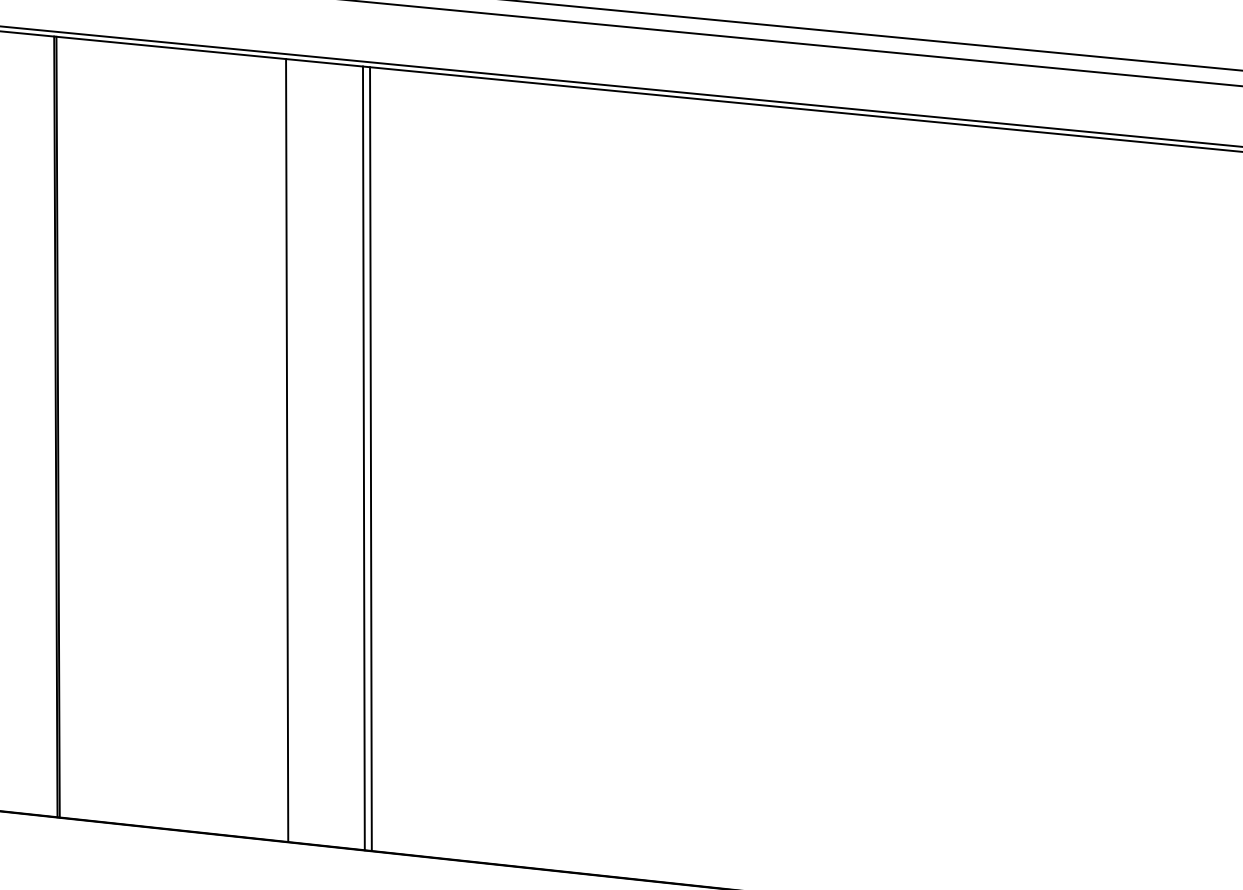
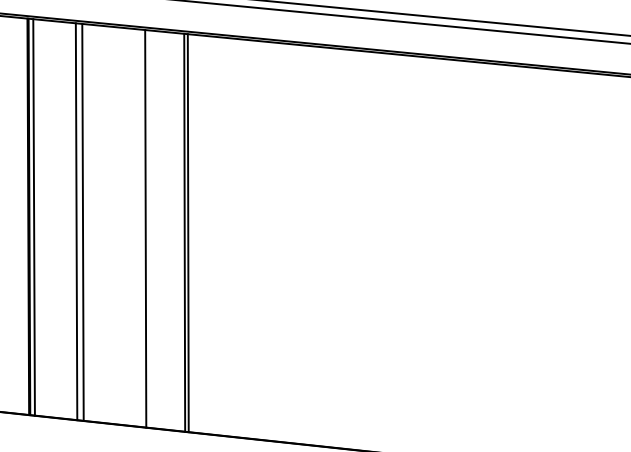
line: (66, 428) -> (33, 217), added
line: (150, 436) -> (76, 221), added
line: (162, 436) -> (82, 221), added

